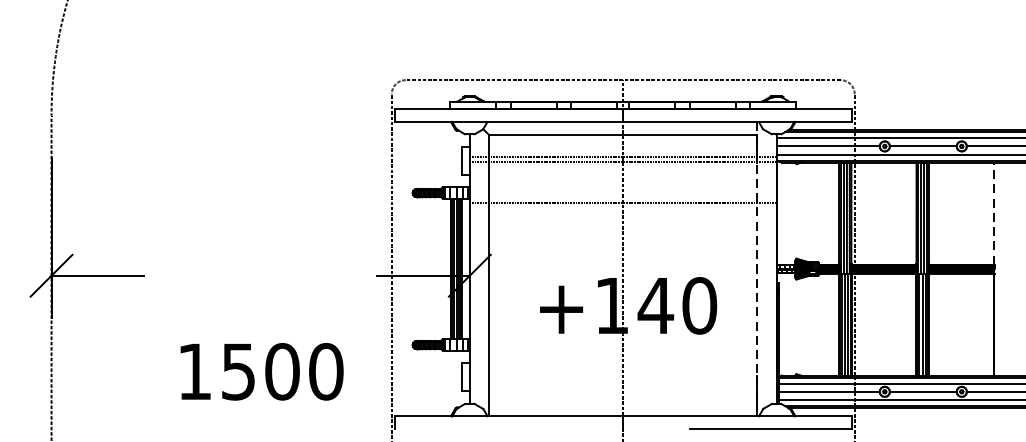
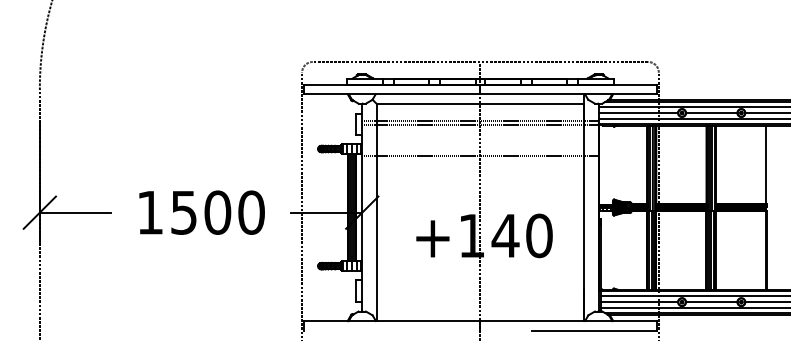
line: (994, 213) -> (766, 164), dashed -> solid
line: (756, 269) -> (583, 207), dashed -> solid
text: (261, 371) -> (201, 212), moved

